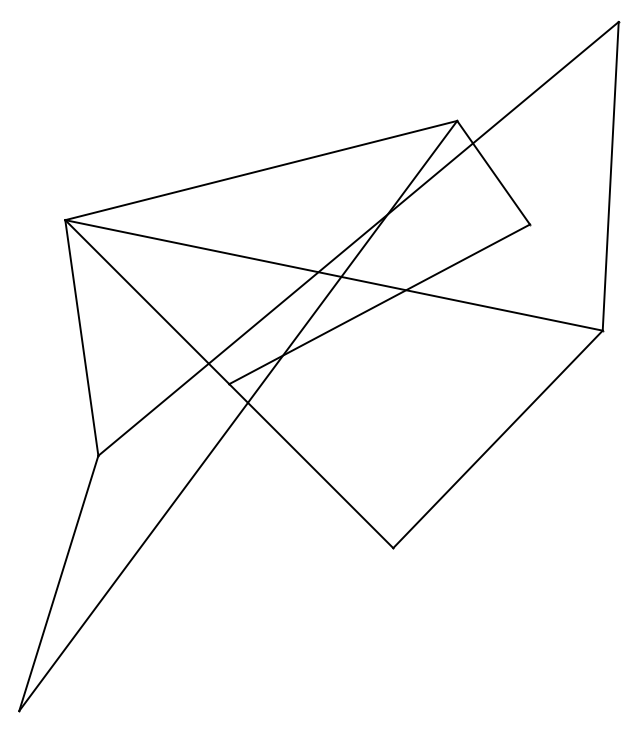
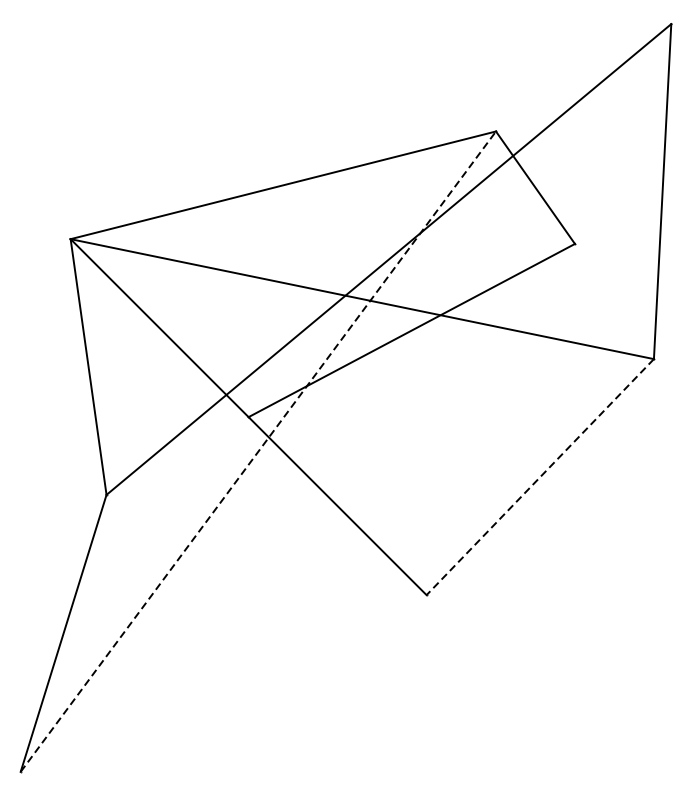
line: (238, 415) -> (258, 451), solid -> dashed
line: (498, 439) -> (540, 477), solid -> dashed

